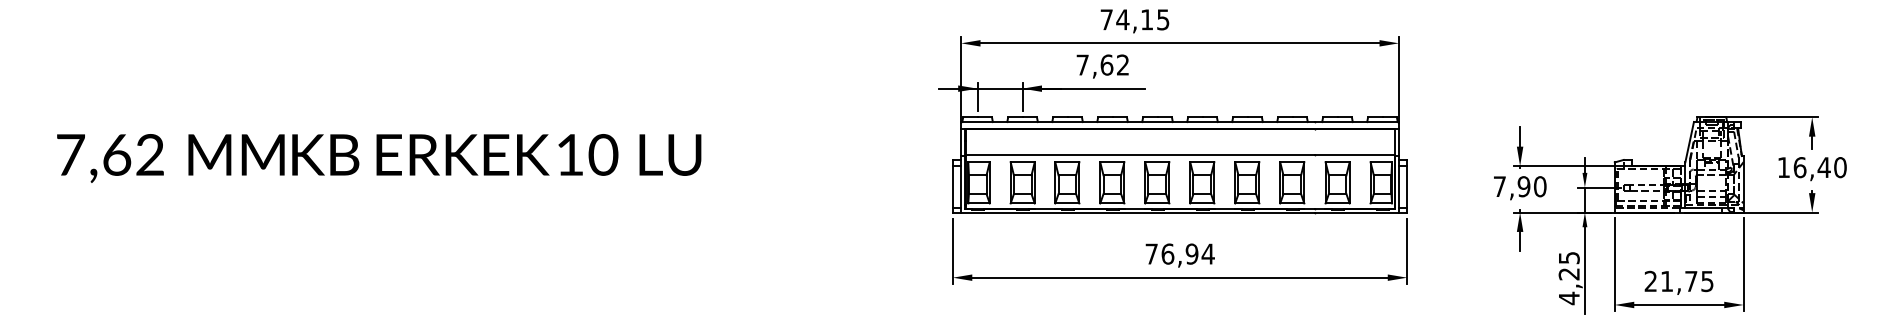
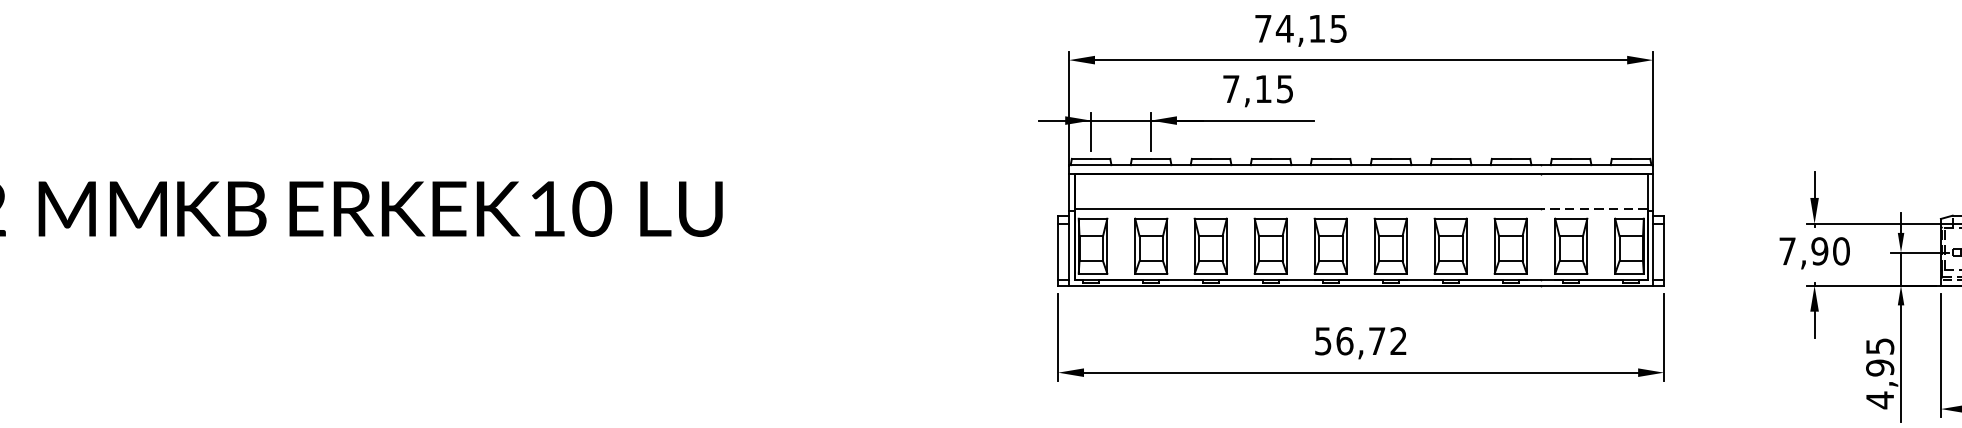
text: (1114, 64) -> (1273, 88), 7,62 -> 7,15
line: (1354, 154) -> (1593, 208), solid -> dashed
text: (1179, 253) -> (1360, 340), 76,94 -> 56,72
text: (1568, 274) -> (1879, 368), 4,25 -> 4,95

